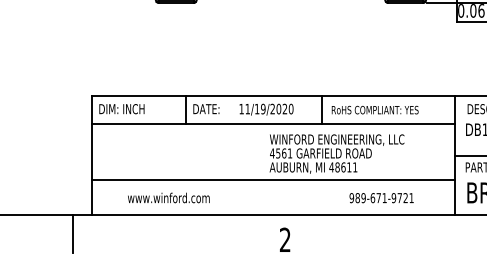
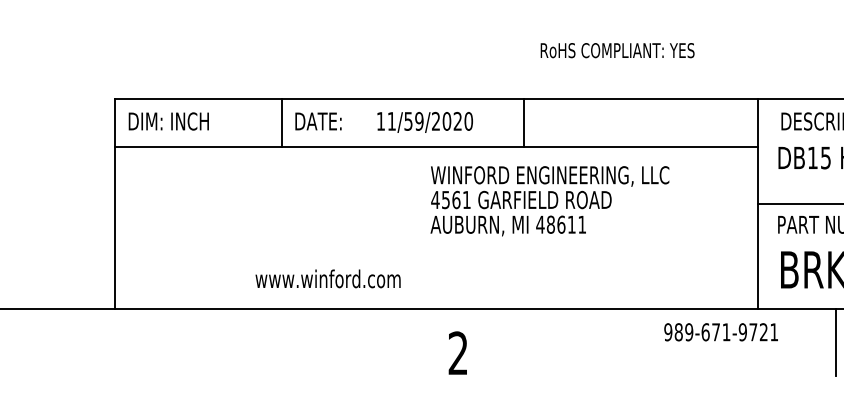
text: (256, 109) -> (407, 122), 11/19/2020 -> 11/59/2020
text: (374, 109) -> (616, 49), moved
line: (272, 180) -> (435, 247), removed
text: (168, 197) -> (327, 278), moved
text: (381, 198) -> (720, 332), moved
line: (72, 233) -> (81, 341), removed

